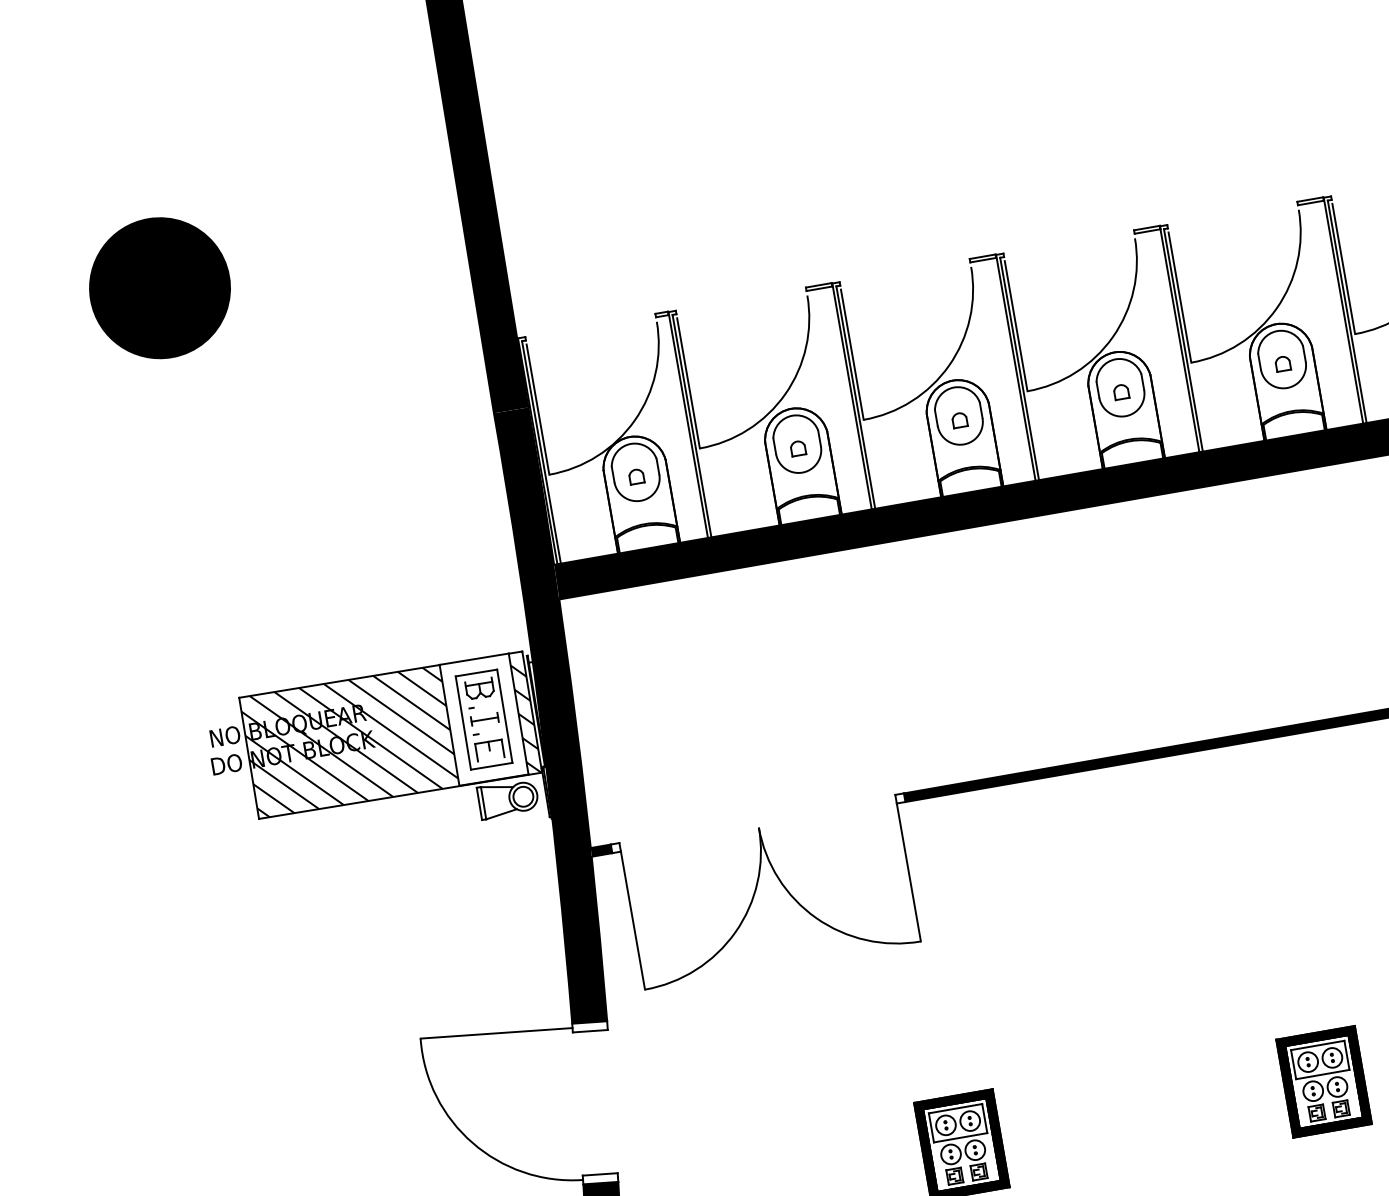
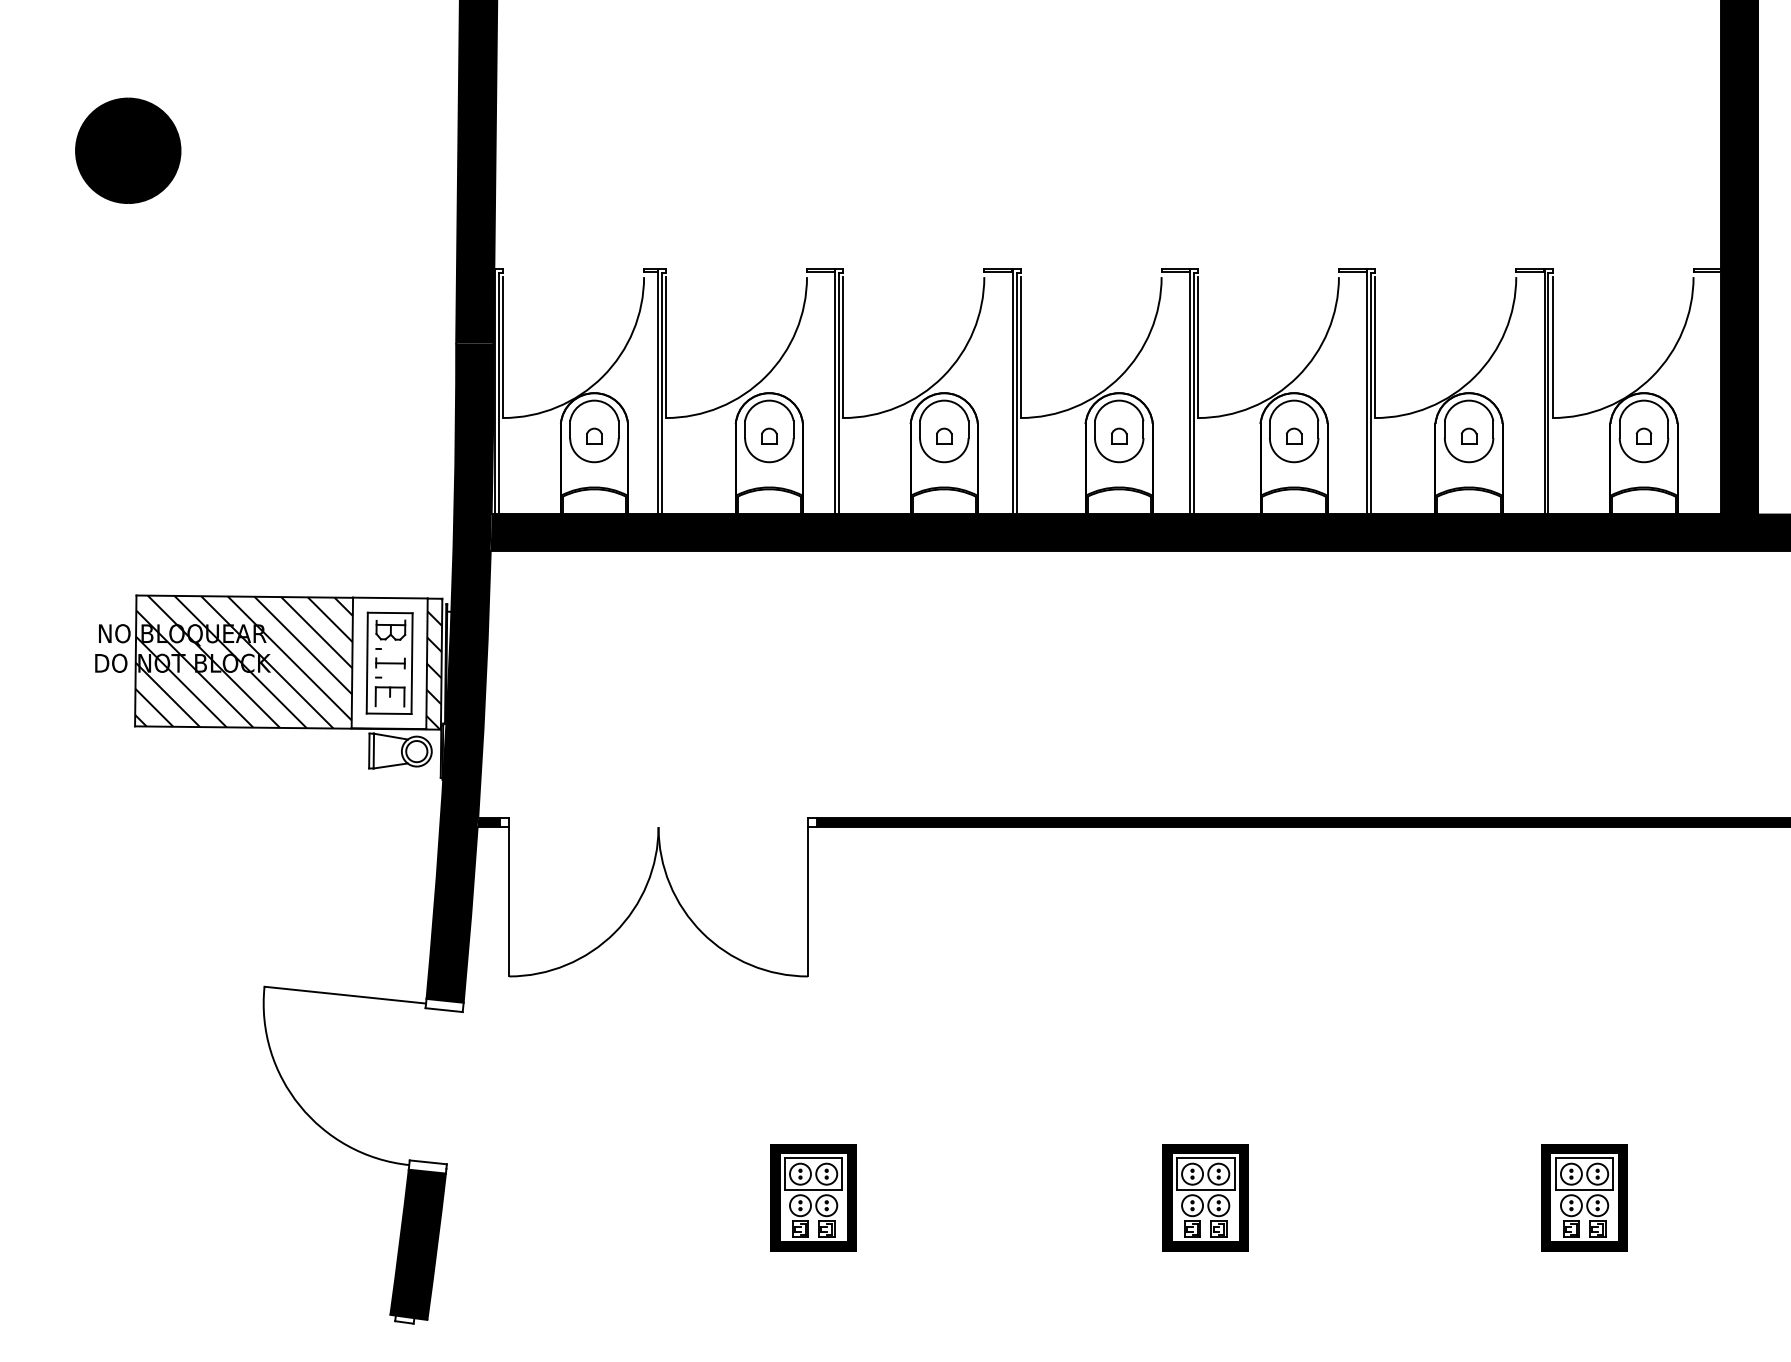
part: (159, 288) -> (127, 150), size x0.7

